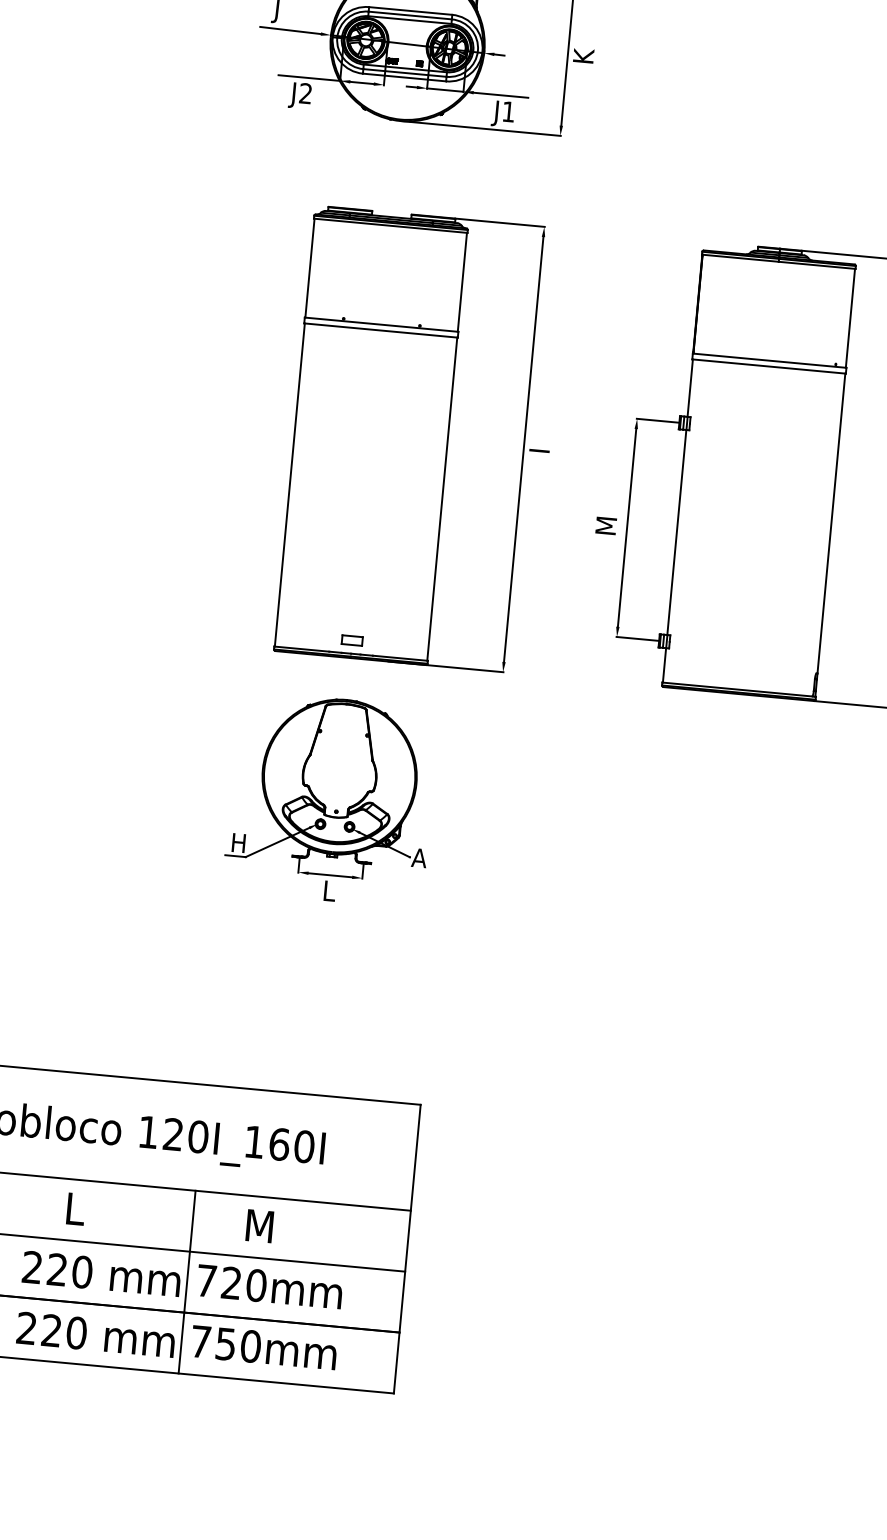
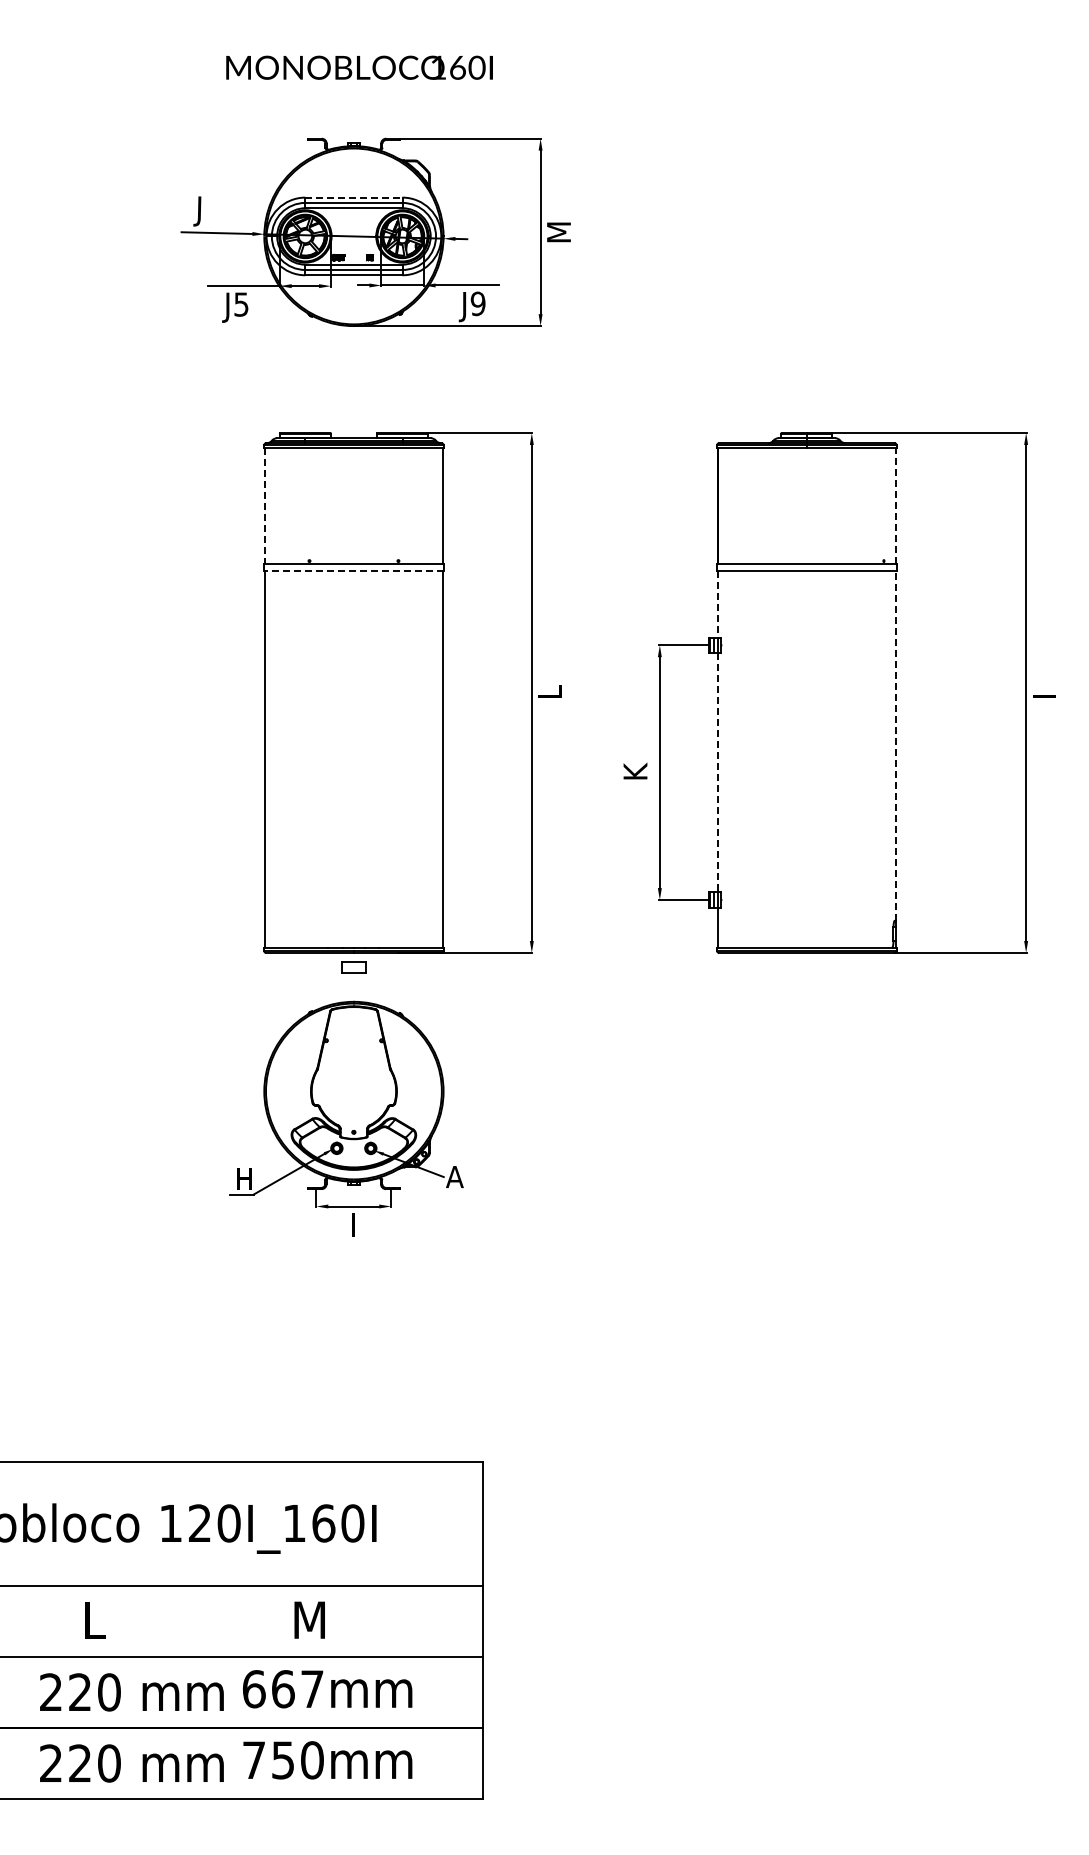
line: (410, 10) -> (353, 197), solid -> dashed
text: (583, 57) -> (558, 232), K -> M
text: (305, 93) -> (241, 304), J2 -> J5
text: (508, 111) -> (477, 303), J1 -> J9
line: (309, 268) -> (264, 506), solid -> dashed
line: (850, 318) -> (895, 506), solid -> dashed
line: (380, 330) -> (353, 570), solid -> dashed
line: (689, 388) -> (717, 604), solid -> dashed
text: (538, 449) -> (549, 691), I -> L
line: (831, 523) -> (895, 745), solid -> dashed
text: (606, 525) -> (635, 772), M -> K
line: (676, 532) -> (717, 772), solid -> dashed
part: (351, 640) -> (353, 967), moved
text: (330, 890) -> (355, 1224), L -> I
line: (186, 1281) -> (231, 1692), removed
text: (231, 1283) -> (283, 1689), 720mm -> 667mm

